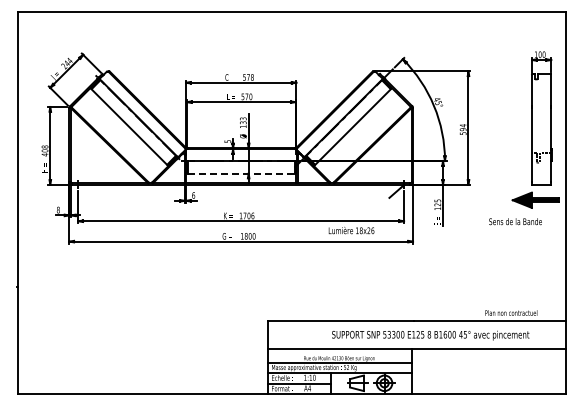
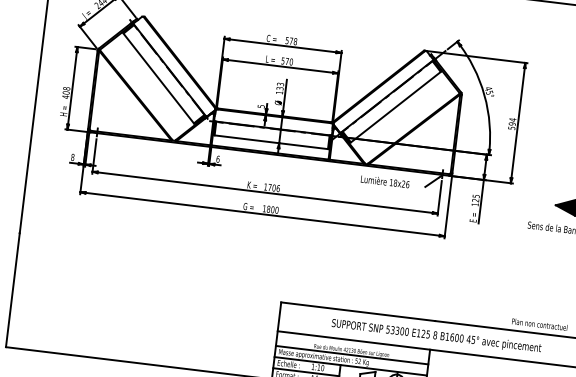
line: (241, 173) -> (271, 142), dashed -> solid
text: (351, 230) -> (385, 181), moved
text: (430, 335) -> (436, 336), moved

